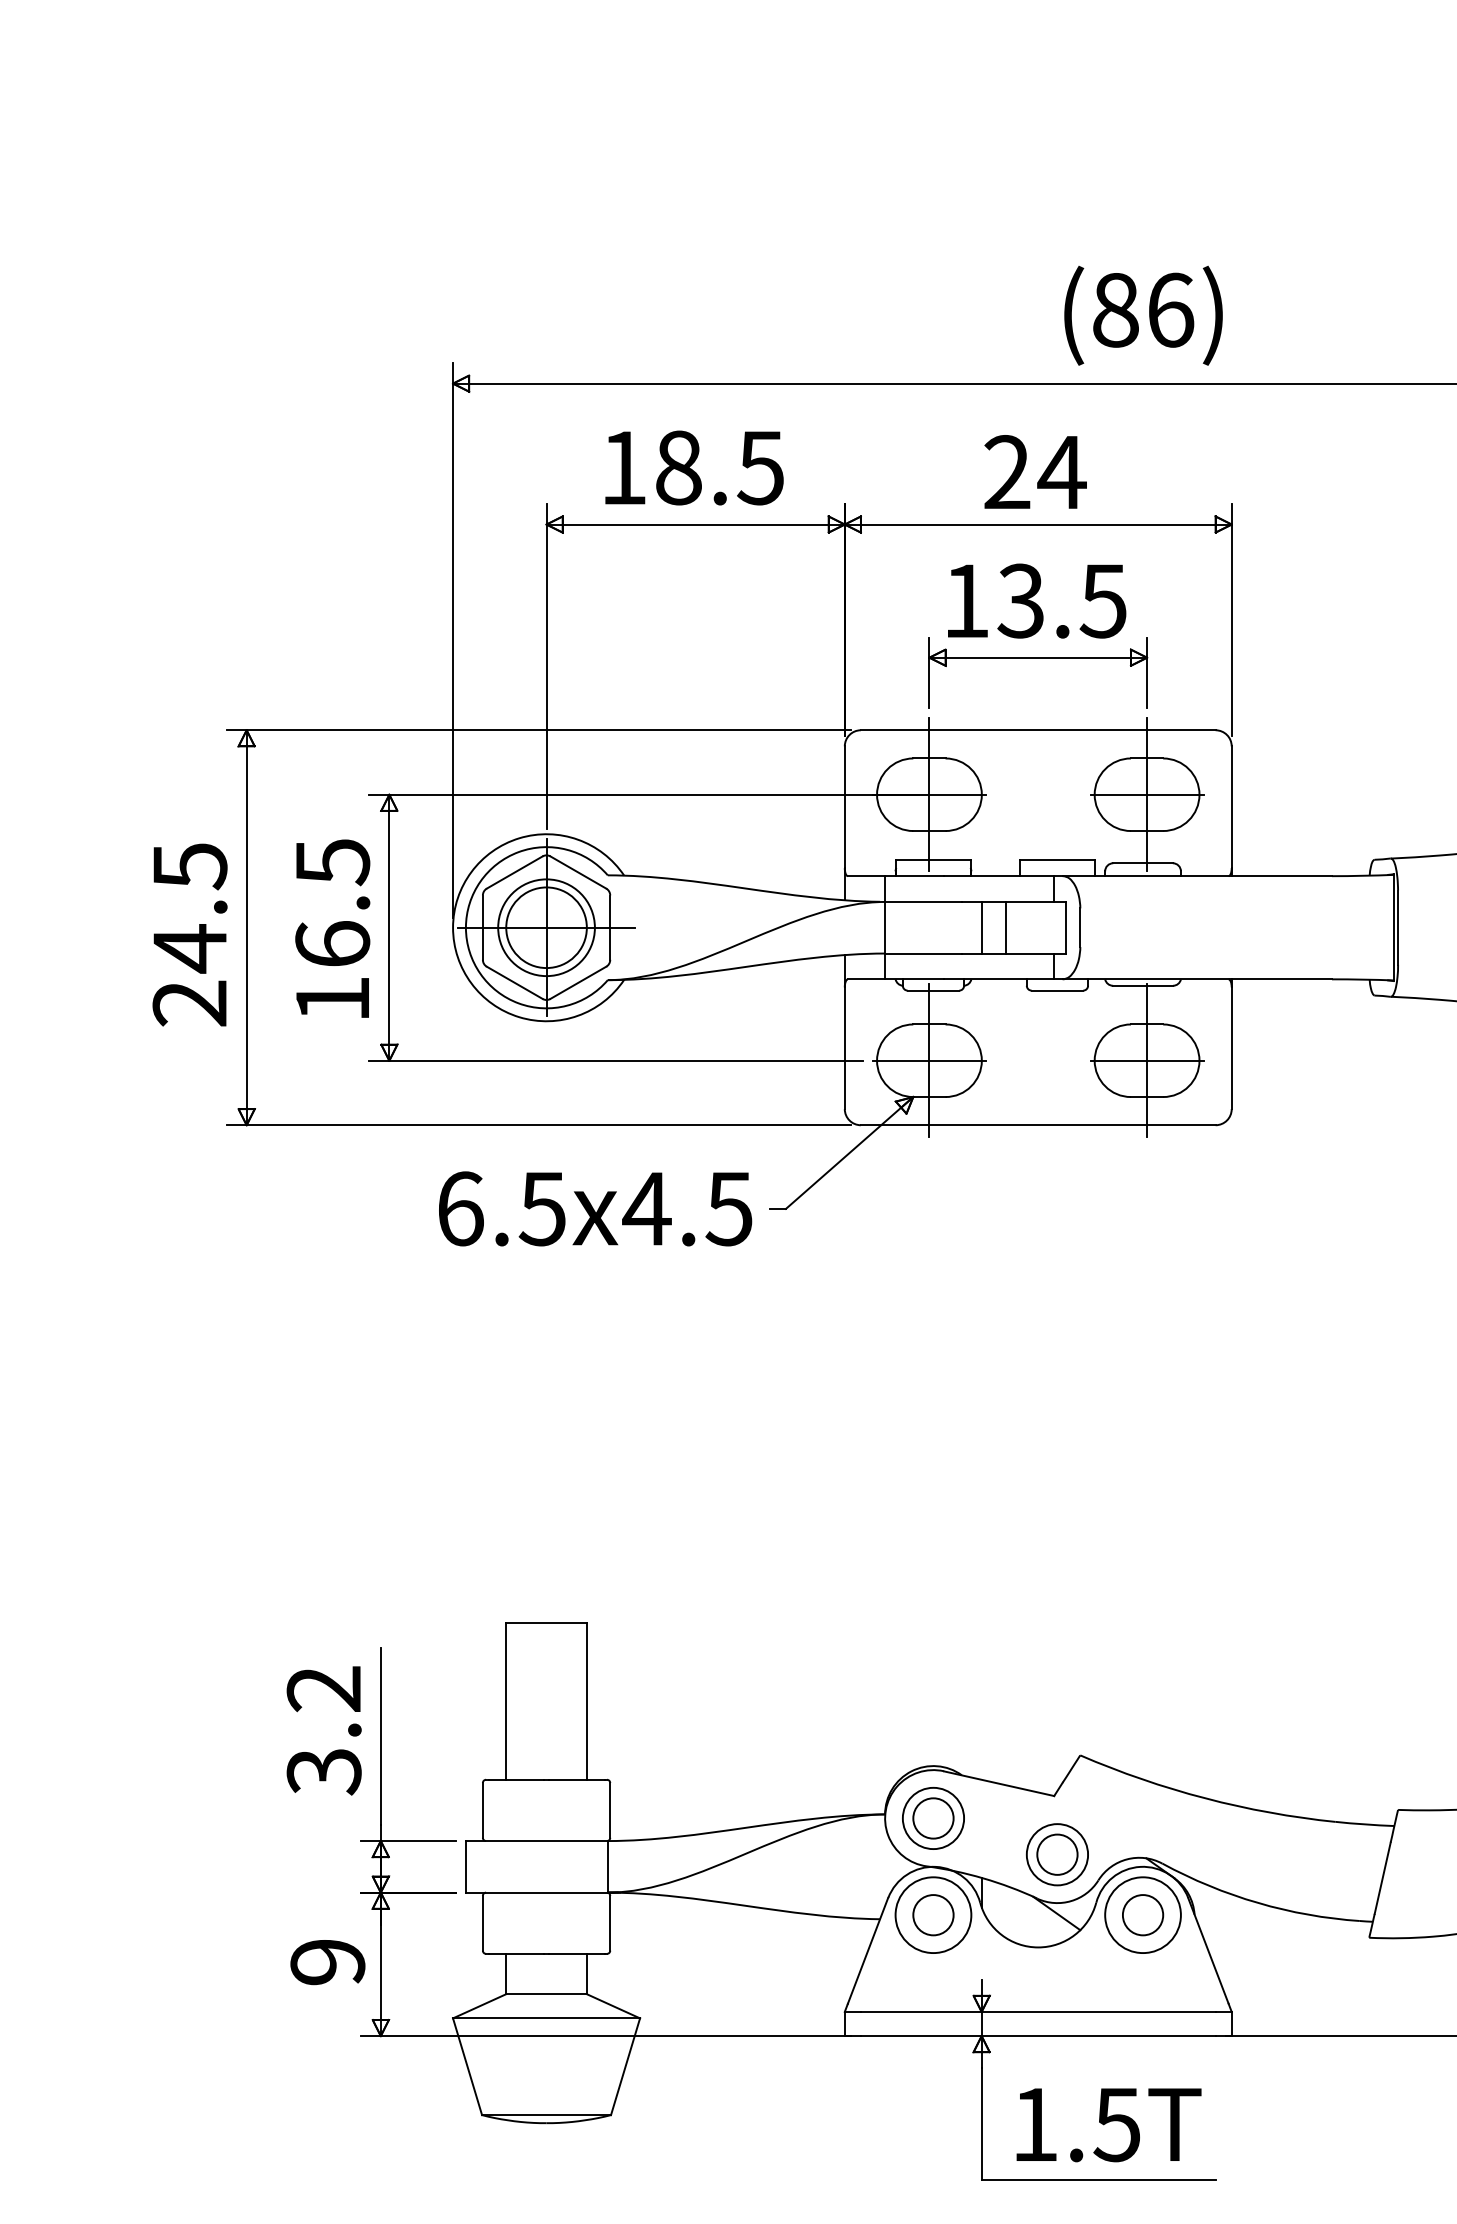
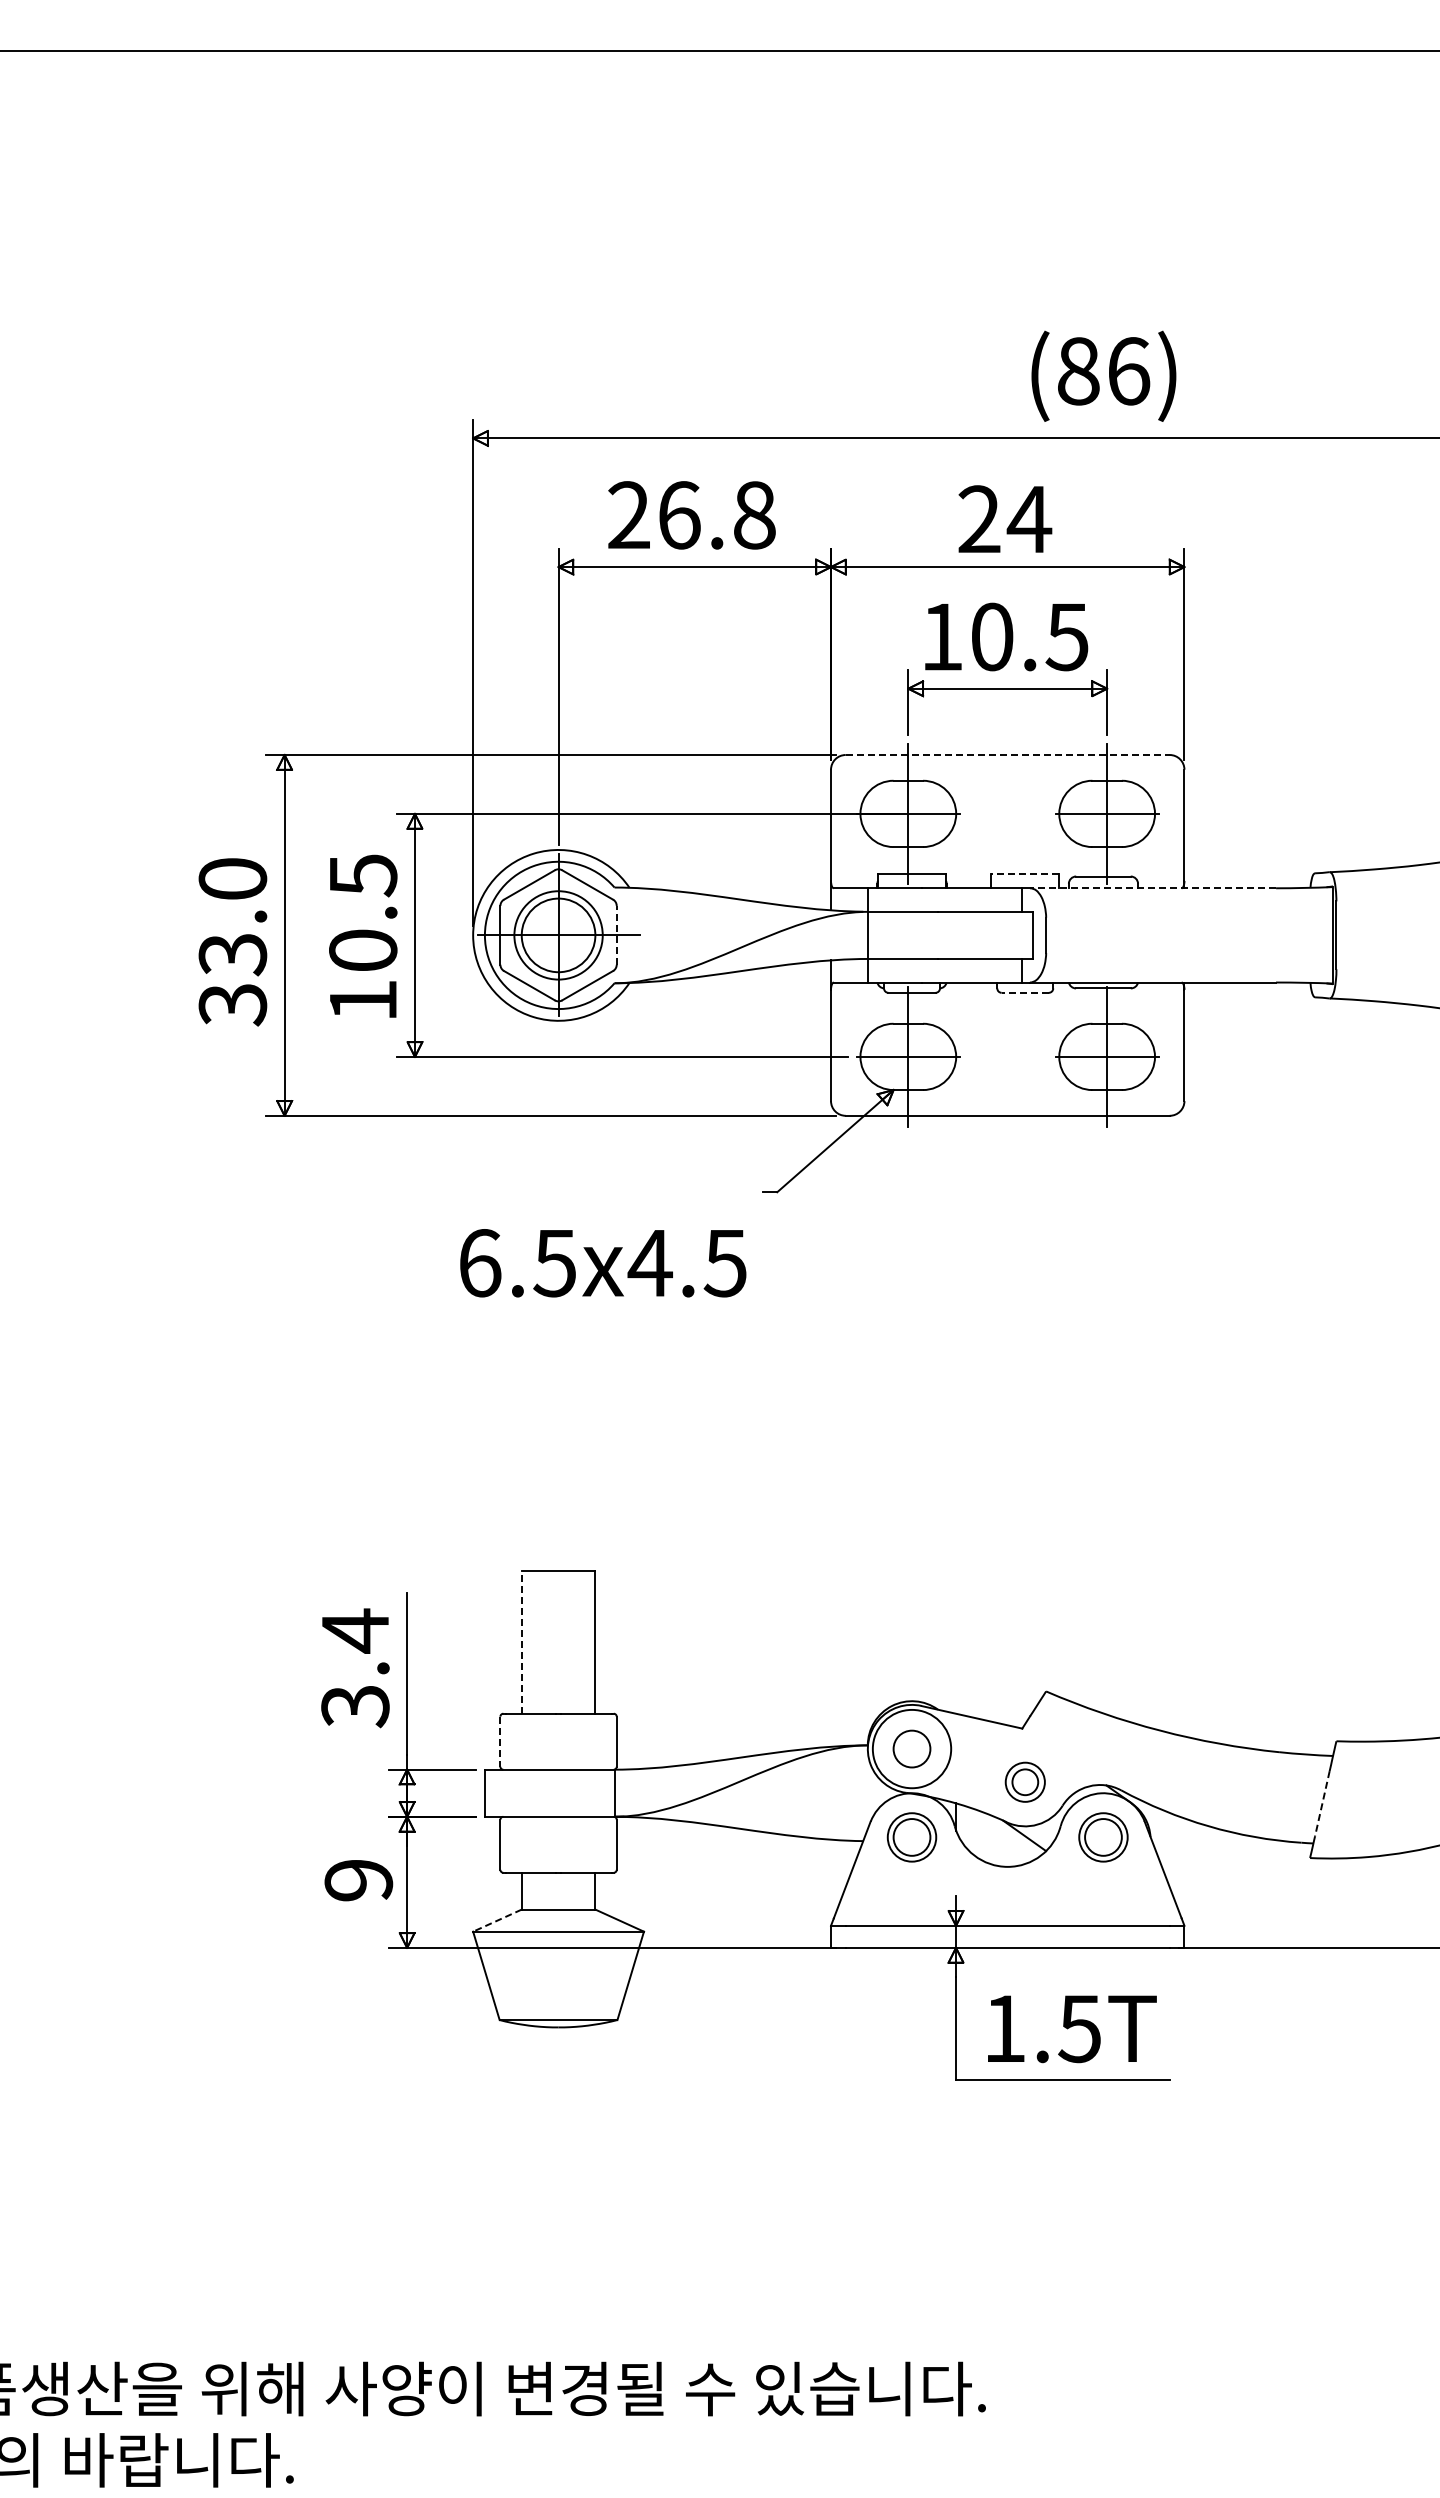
text: (692, 468) -> (691, 515), 18.5 -> 26.8
text: (1020, 600) -> (991, 636), 13.5 -> 10.5
line: (1038, 730) -> (1007, 755), solid -> dashed
line: (1057, 859) -> (1025, 873), solid -> dashed
line: (1196, 876) -> (1152, 888), solid -> dashed
line: (609, 926) -> (616, 934), solid -> dashed
line: (982, 926) -> (956, 934), removed
line: (1006, 926) -> (978, 934), removed
text: (189, 935) -> (232, 942), 24.5 -> 33.0
text: (333, 943) -> (363, 949), 16.5 -> 10.5
line: (1057, 990) -> (1025, 992), solid -> dashed
text: (595, 1209) -> (603, 1263), moved
text: (323, 1688) -> (354, 1630), 3.2 -> 3.4
line: (505, 1700) -> (521, 1641), solid -> dashed
line: (482, 1811) -> (500, 1742), solid -> dashed
circle: (932, 1818) -> (911, 1749), size x1.4
part: (1057, 1855) -> (1025, 1782), size x0.7
line: (1382, 1879) -> (1322, 1804), solid -> dashed
circle: (932, 1915) -> (911, 1837), size x0.7
circle: (1143, 1915) -> (1103, 1837), size x0.7
line: (479, 2006) -> (497, 1920), solid -> dashed

